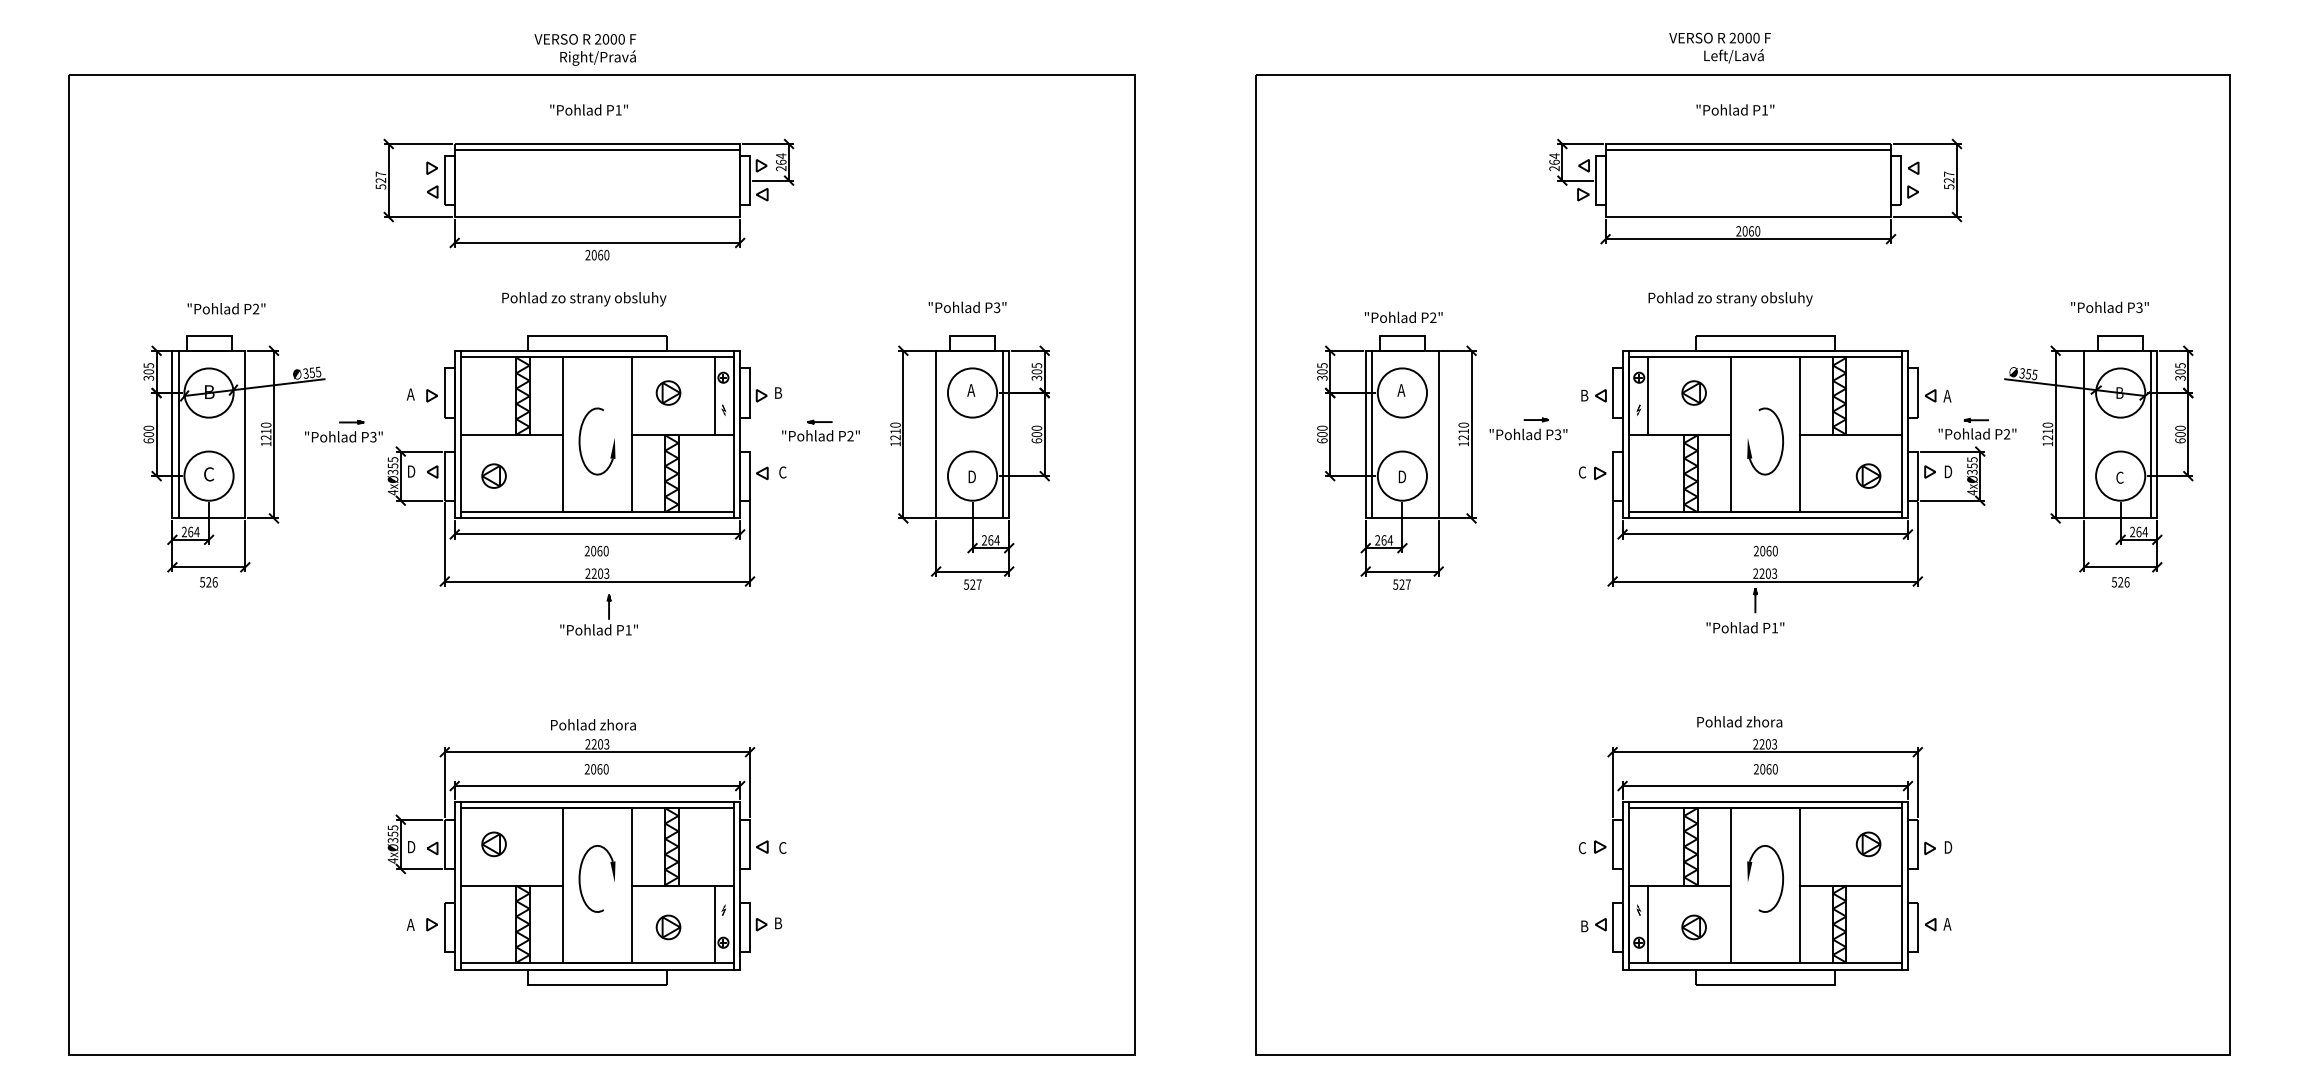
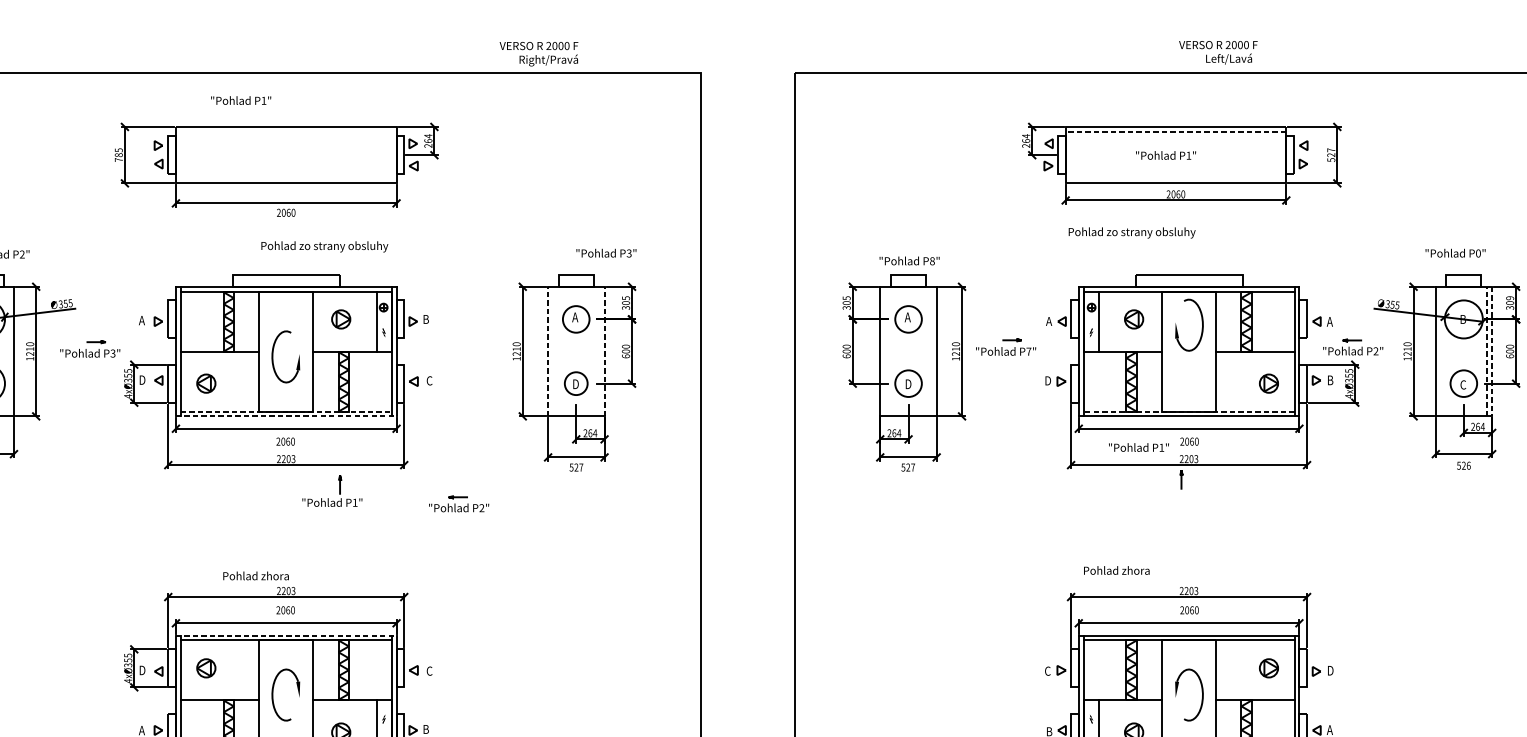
text: (1719, 47) -> (1217, 52), moved
text: (585, 49) -> (539, 53), moved
text: (588, 109) -> (240, 100), moved
text: (1735, 109) -> (1166, 155), moved
line: (597, 150) -> (286, 131), removed
line: (1748, 150) -> (1176, 131), solid -> dashed
text: (380, 180) -> (118, 155), 527 -> 785
text: (584, 299) -> (324, 247), moved
text: (1730, 299) -> (1132, 233), moved
text: (967, 307) -> (606, 253), moved
text: (2139, 307) -> (1478, 253), P3" -> P0"
text: (1433, 317) -> (932, 261), P2" -> P8"
text: (2180, 365) -> (1510, 298), 305 -> 309
circle: (972, 392) -> (576, 319), size x0.7
circle: (1402, 392) -> (908, 319), size x0.7
text: (1584, 395) -> (1049, 321), B -> A
part: (820, 430) -> (458, 503), moved
line: (936, 434) -> (548, 351), solid -> dashed
line: (1002, 434) -> (599, 351), removed
line: (1009, 434) -> (604, 351), solid -> dashed
line: (1372, 434) -> (885, 351), removed
text: (1557, 434) -> (1028, 351), P3" -> P7"
line: (2151, 434) -> (1487, 351), solid -> dashed
line: (2157, 434) -> (1492, 351), solid -> dashed
part: (1749, 443) -> (1176, 326), moved
text: (1949, 471) -> (1331, 380), D -> B
text: (1582, 472) -> (1047, 380), C -> D
circle: (972, 475) -> (576, 383), size x0.6
circle: (1402, 475) -> (908, 383), size x0.7
circle: (2120, 475) -> (1463, 383), size x0.7
line: (597, 512) -> (286, 411), solid -> dashed
line: (1764, 512) -> (1188, 411), solid -> dashed
line: (597, 518) -> (286, 416), solid -> dashed
part: (608, 614) -> (339, 490), moved
text: (1745, 627) -> (1139, 447), moved
text: (1739, 721) -> (1116, 570), moved
text: (593, 724) -> (256, 575), moved
line: (597, 802) -> (286, 635), solid -> dashed

